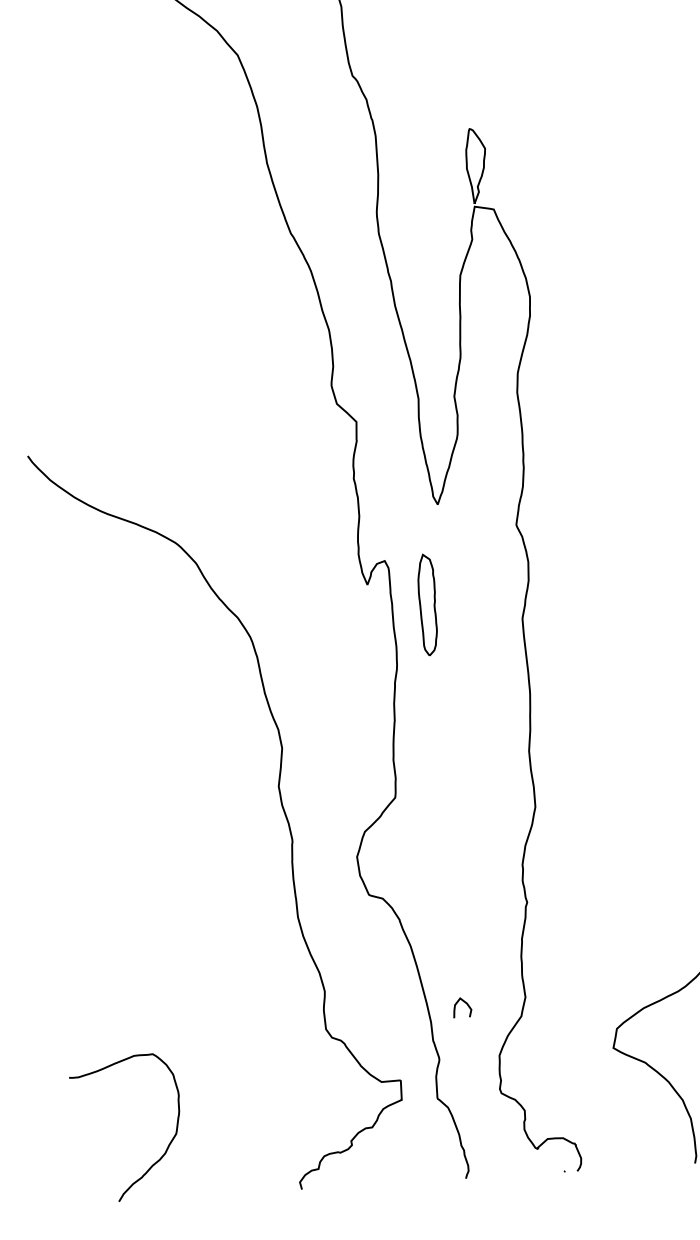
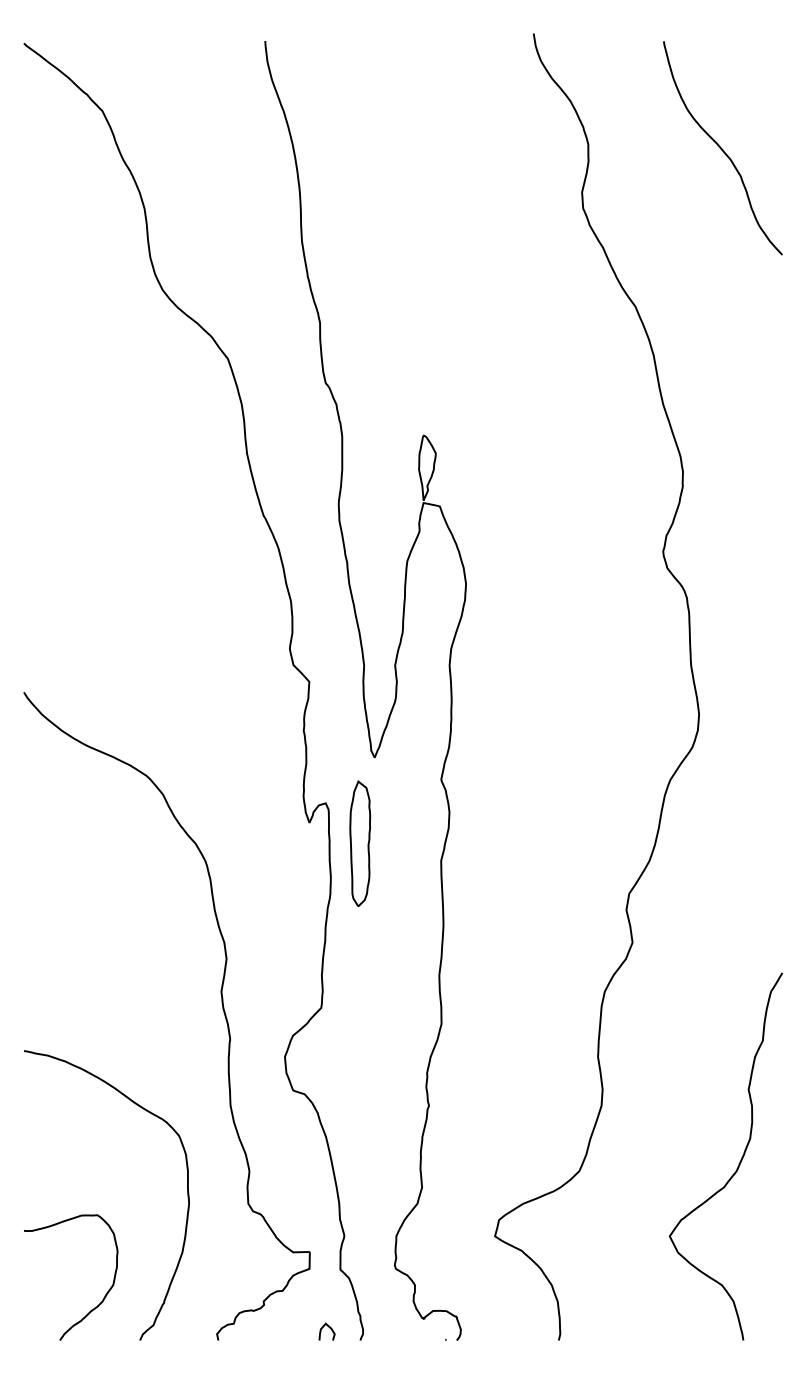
part: (427, 604) -> (360, 843), size x1.43
curve: (464, 1003) -> (329, 1328), moved
curve: (255, 1024) -> (187, 1195), added

